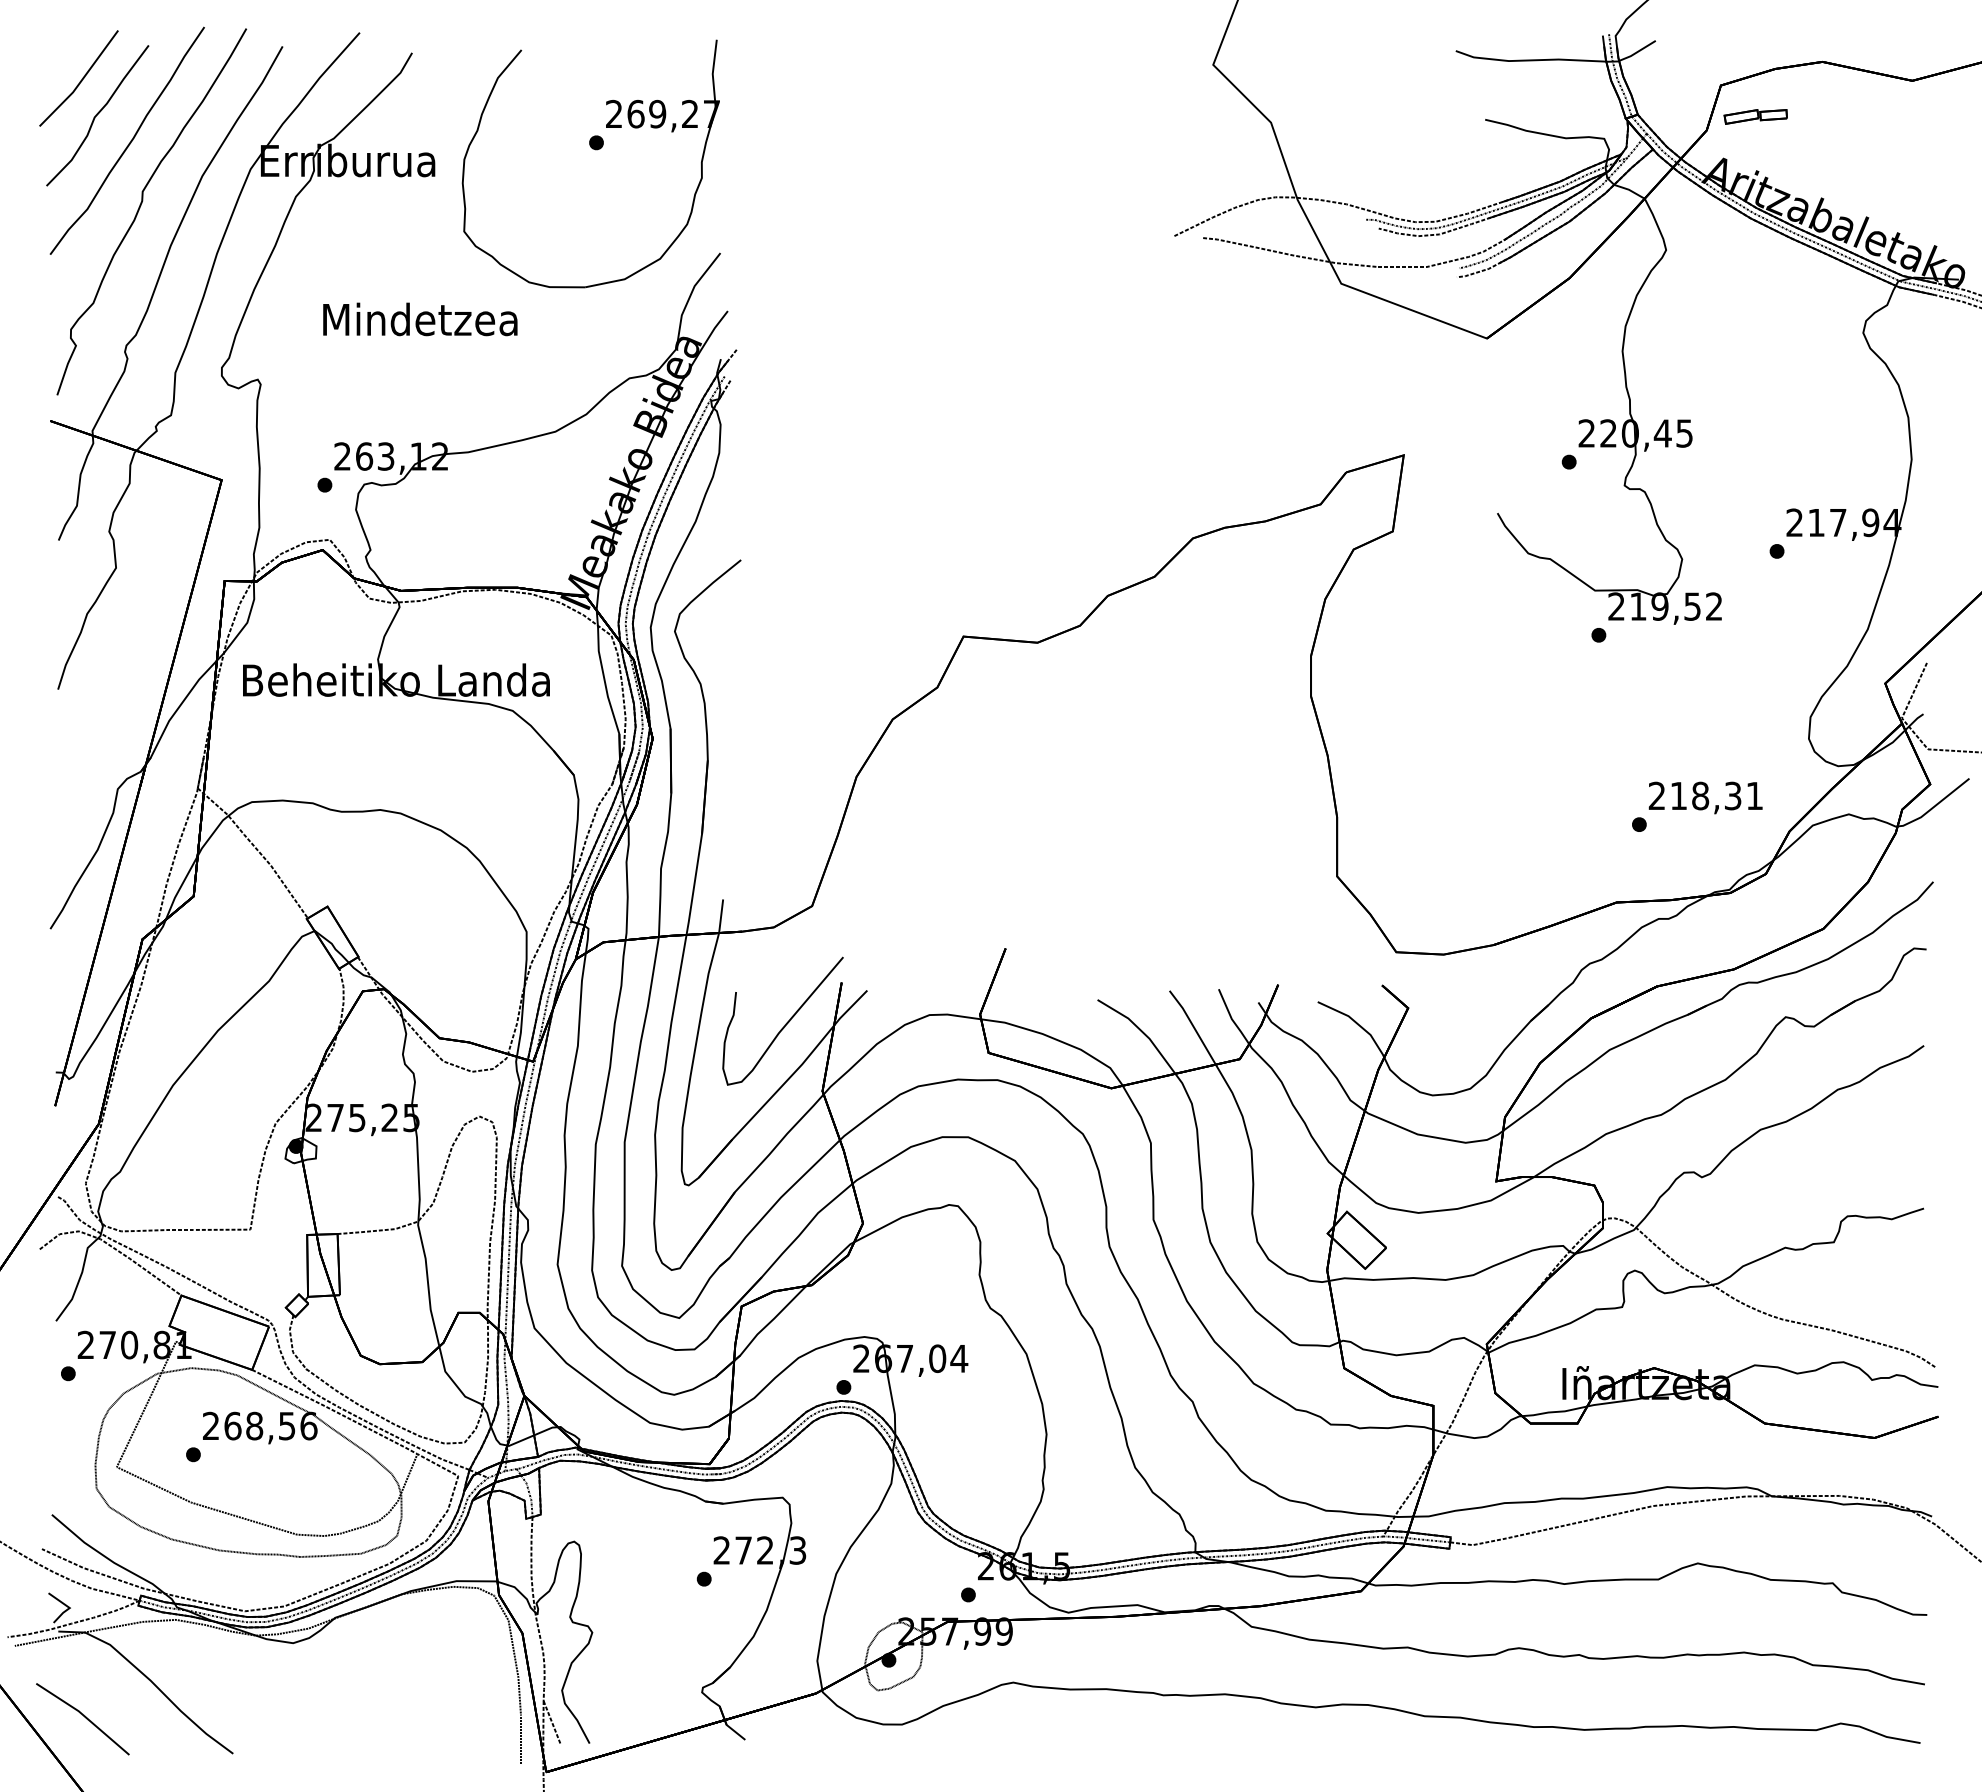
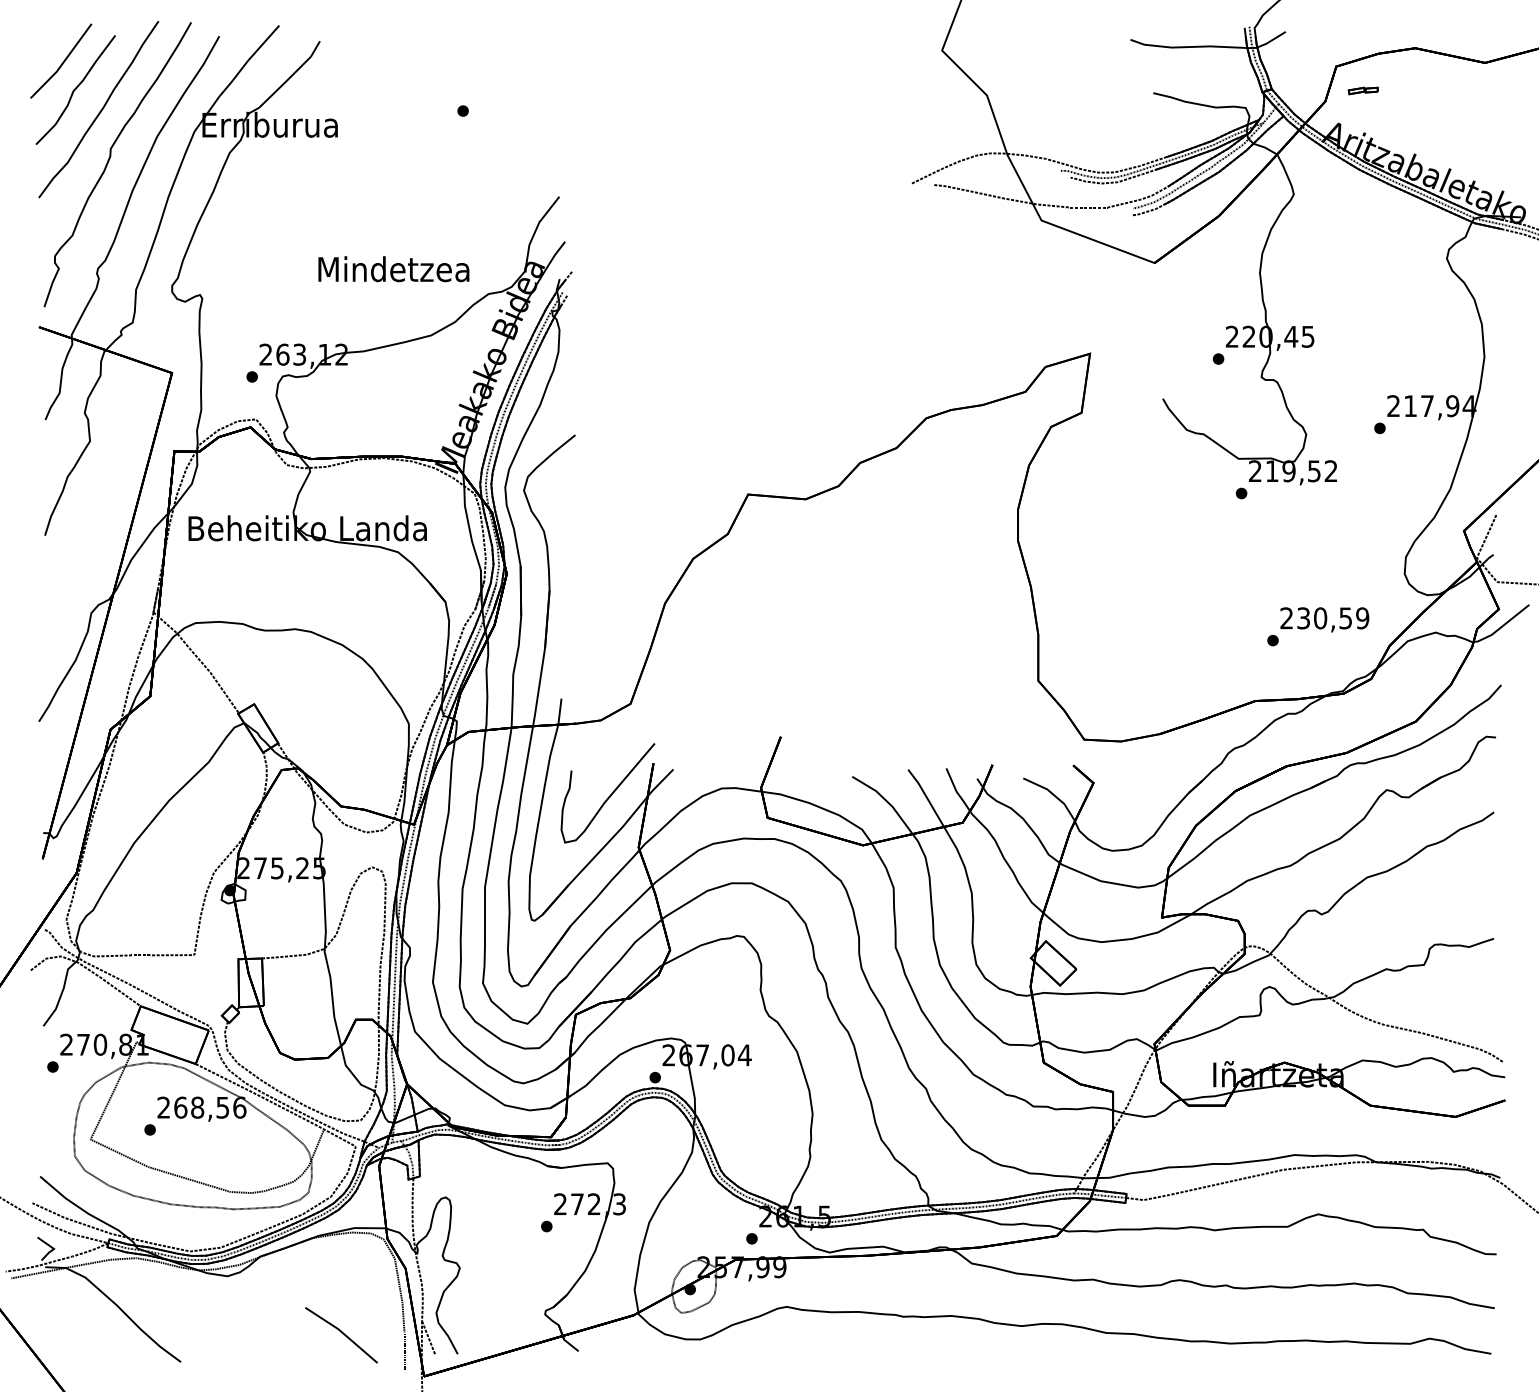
part: (1755, 116) -> (1363, 90), size x0.6
part: (606, 127) -> (470, 99), removed
text: (420, 319) -> (394, 269), moved
text: (1716, 795) -> (1332, 617), 218,31 -> 230,59
part: (82, 1719) -> (341, 1335), moved

